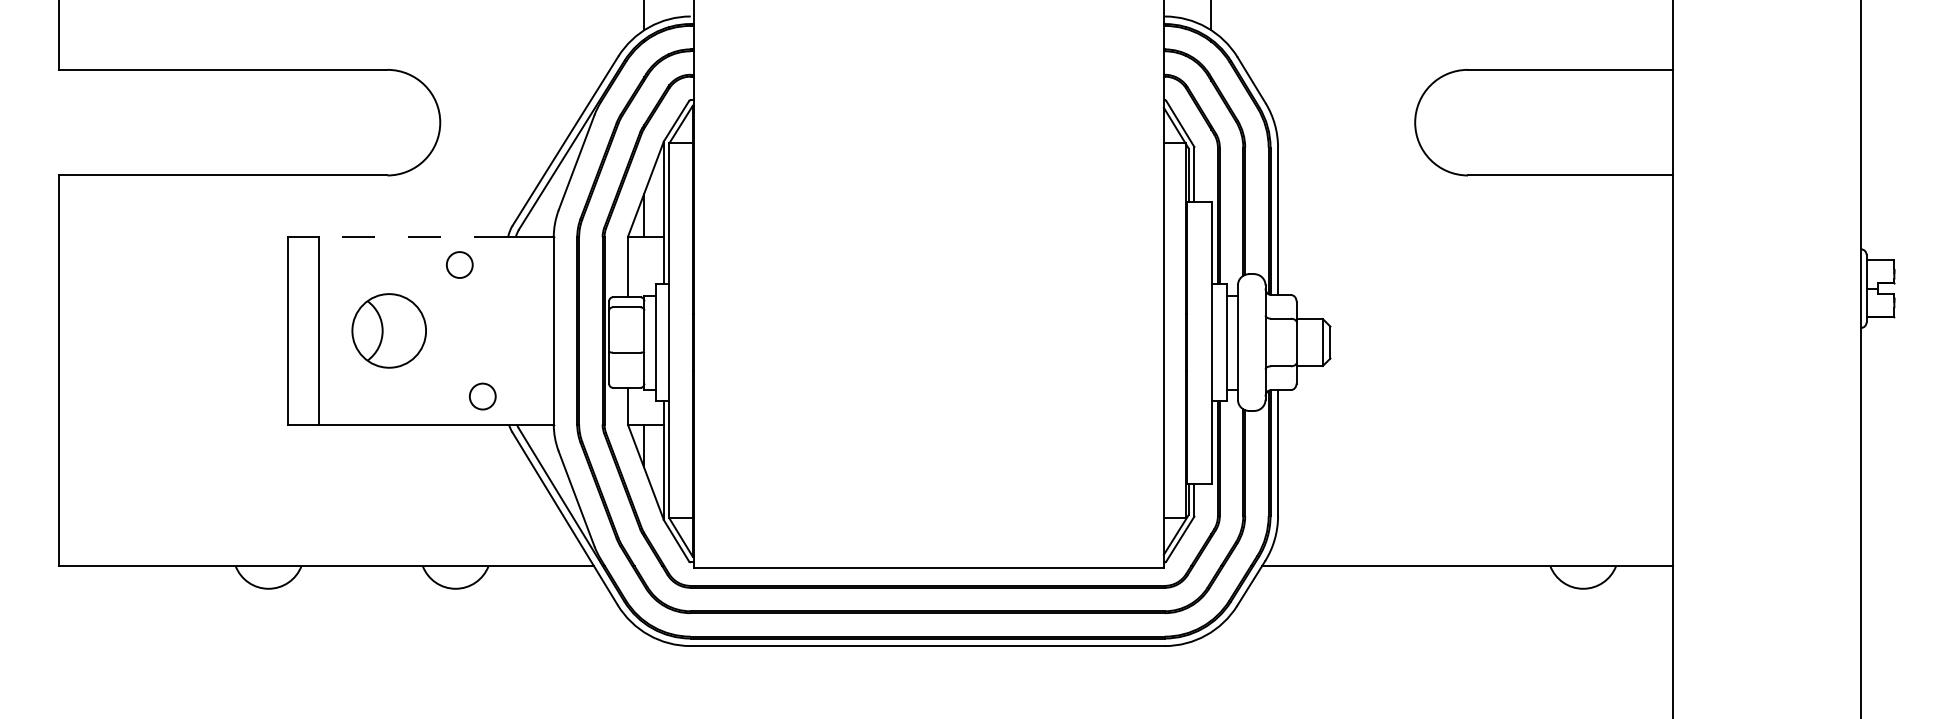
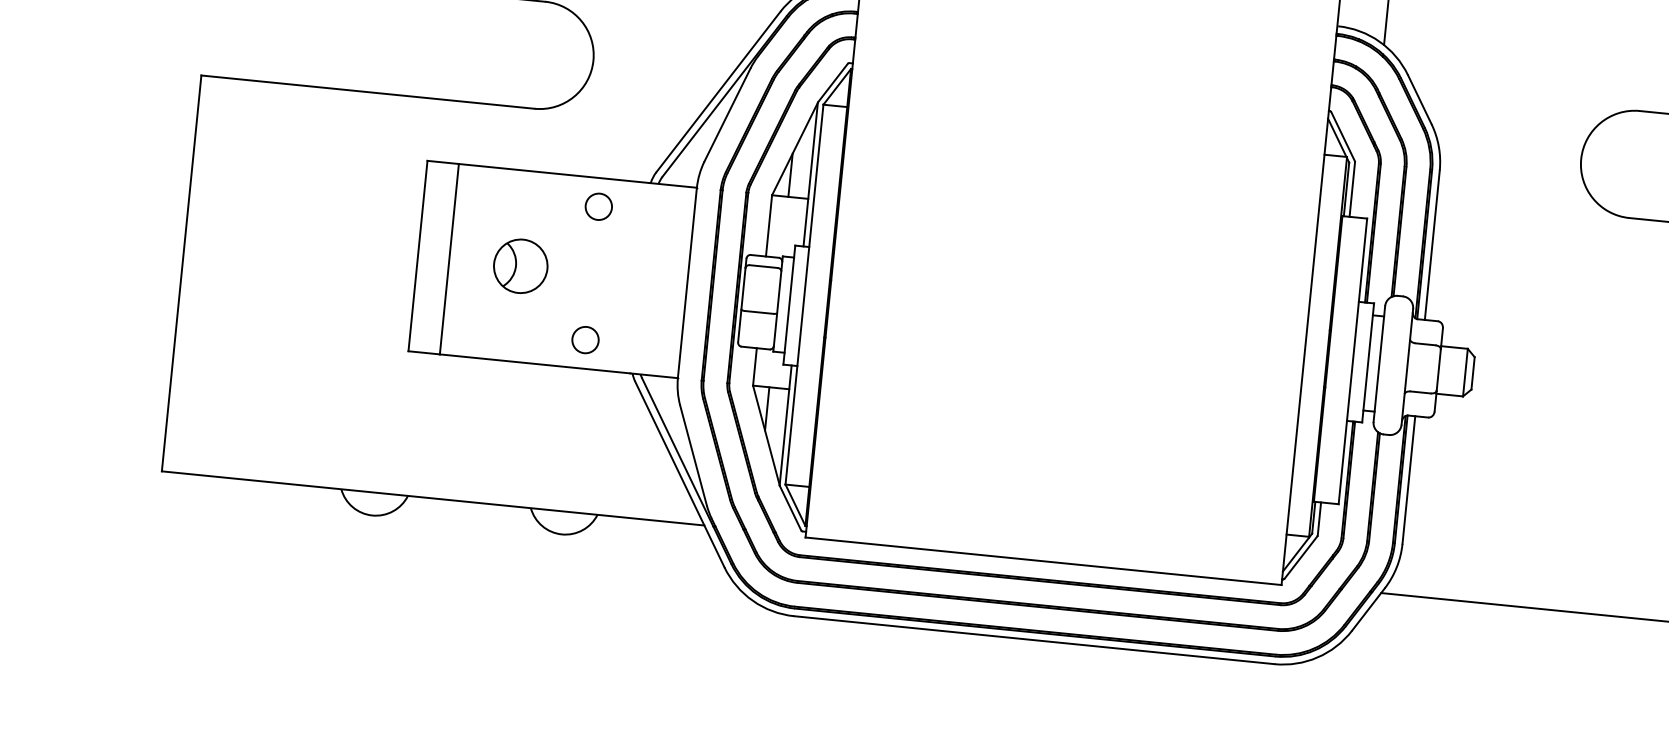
line: (412, 236) -> (553, 173), dashed -> solid
part: (389, 330) -> (520, 266), size x0.71
circle: (482, 396) -> (585, 339), moved

